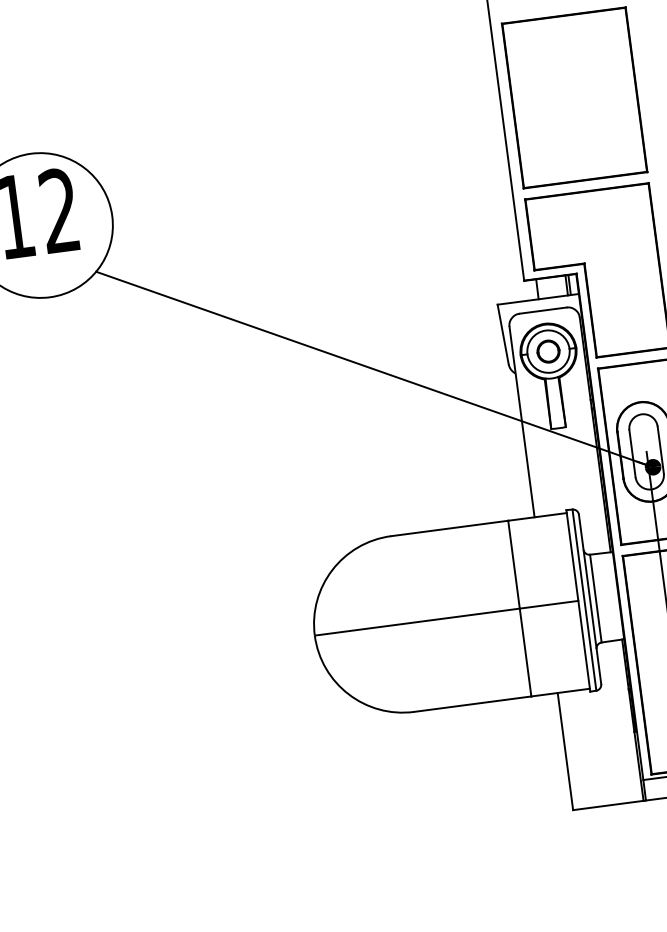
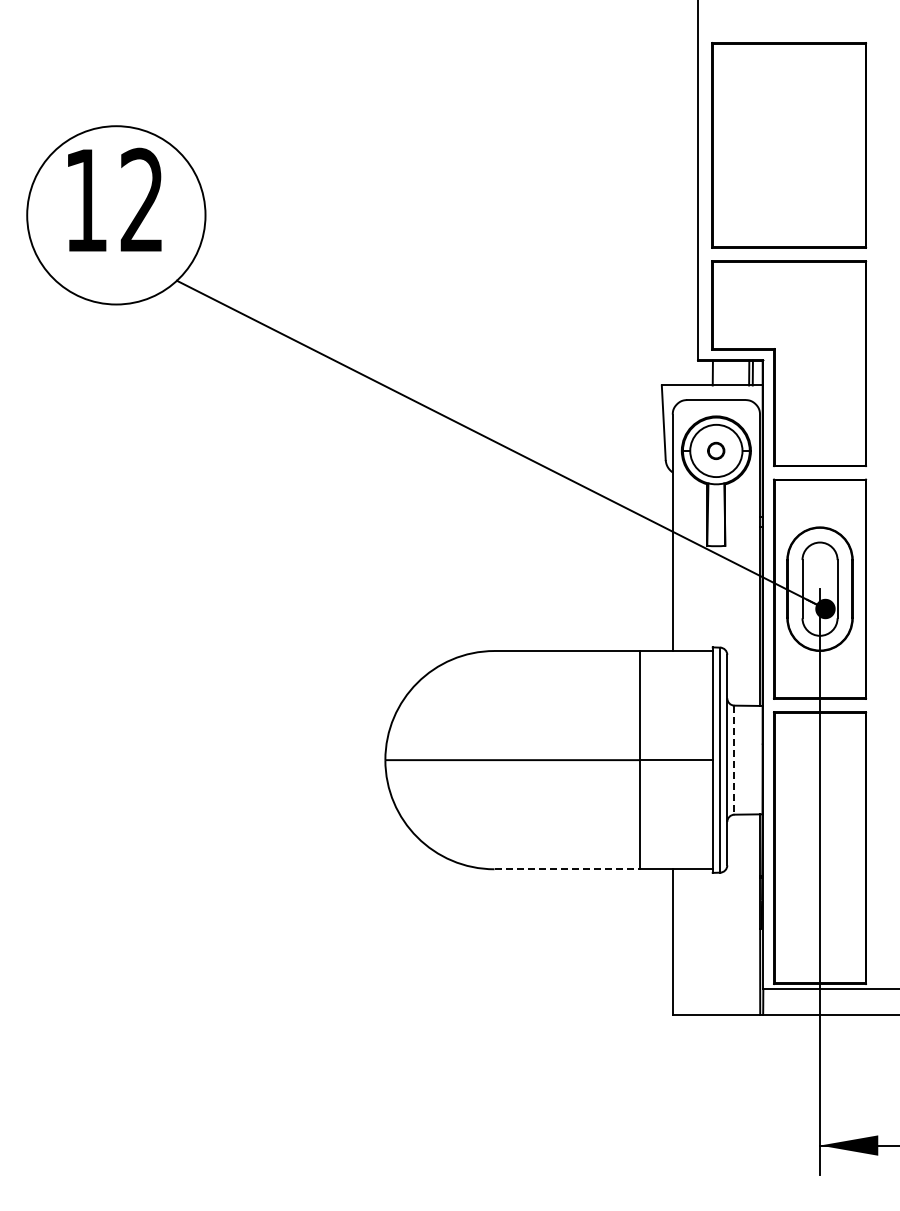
part: (547, 351) -> (715, 450), size x0.6
line: (595, 598) -> (734, 760), solid -> dashed
line: (473, 704) -> (567, 869), solid -> dashed

